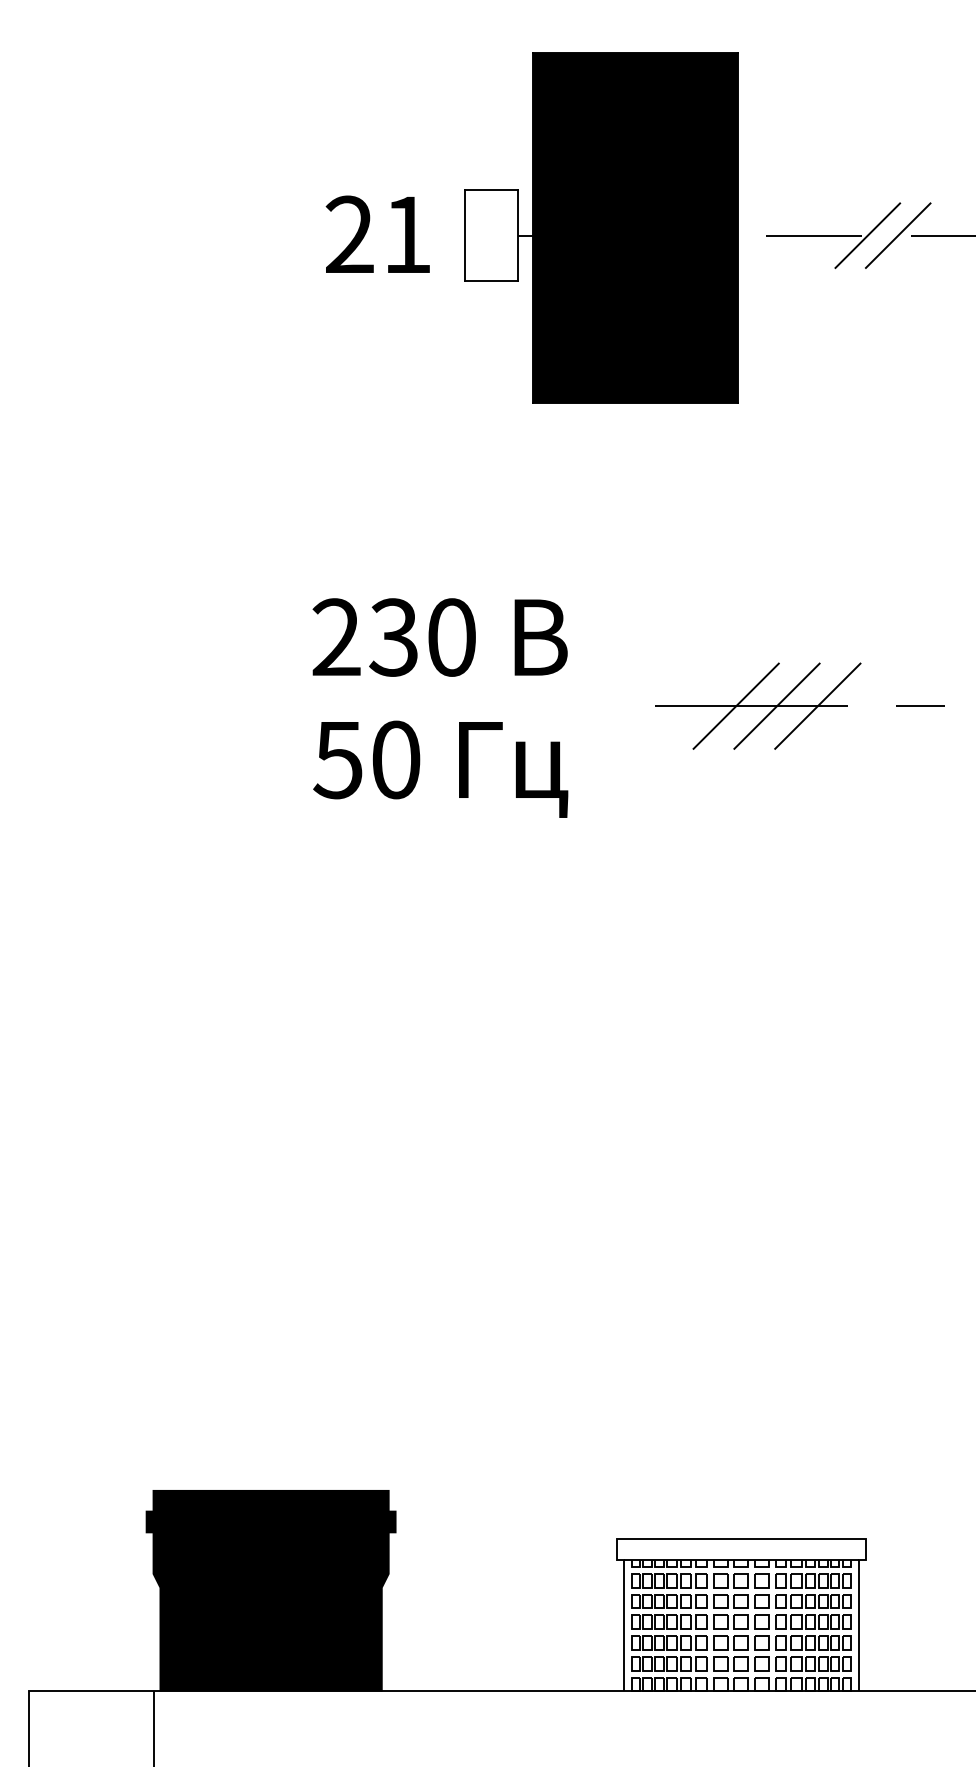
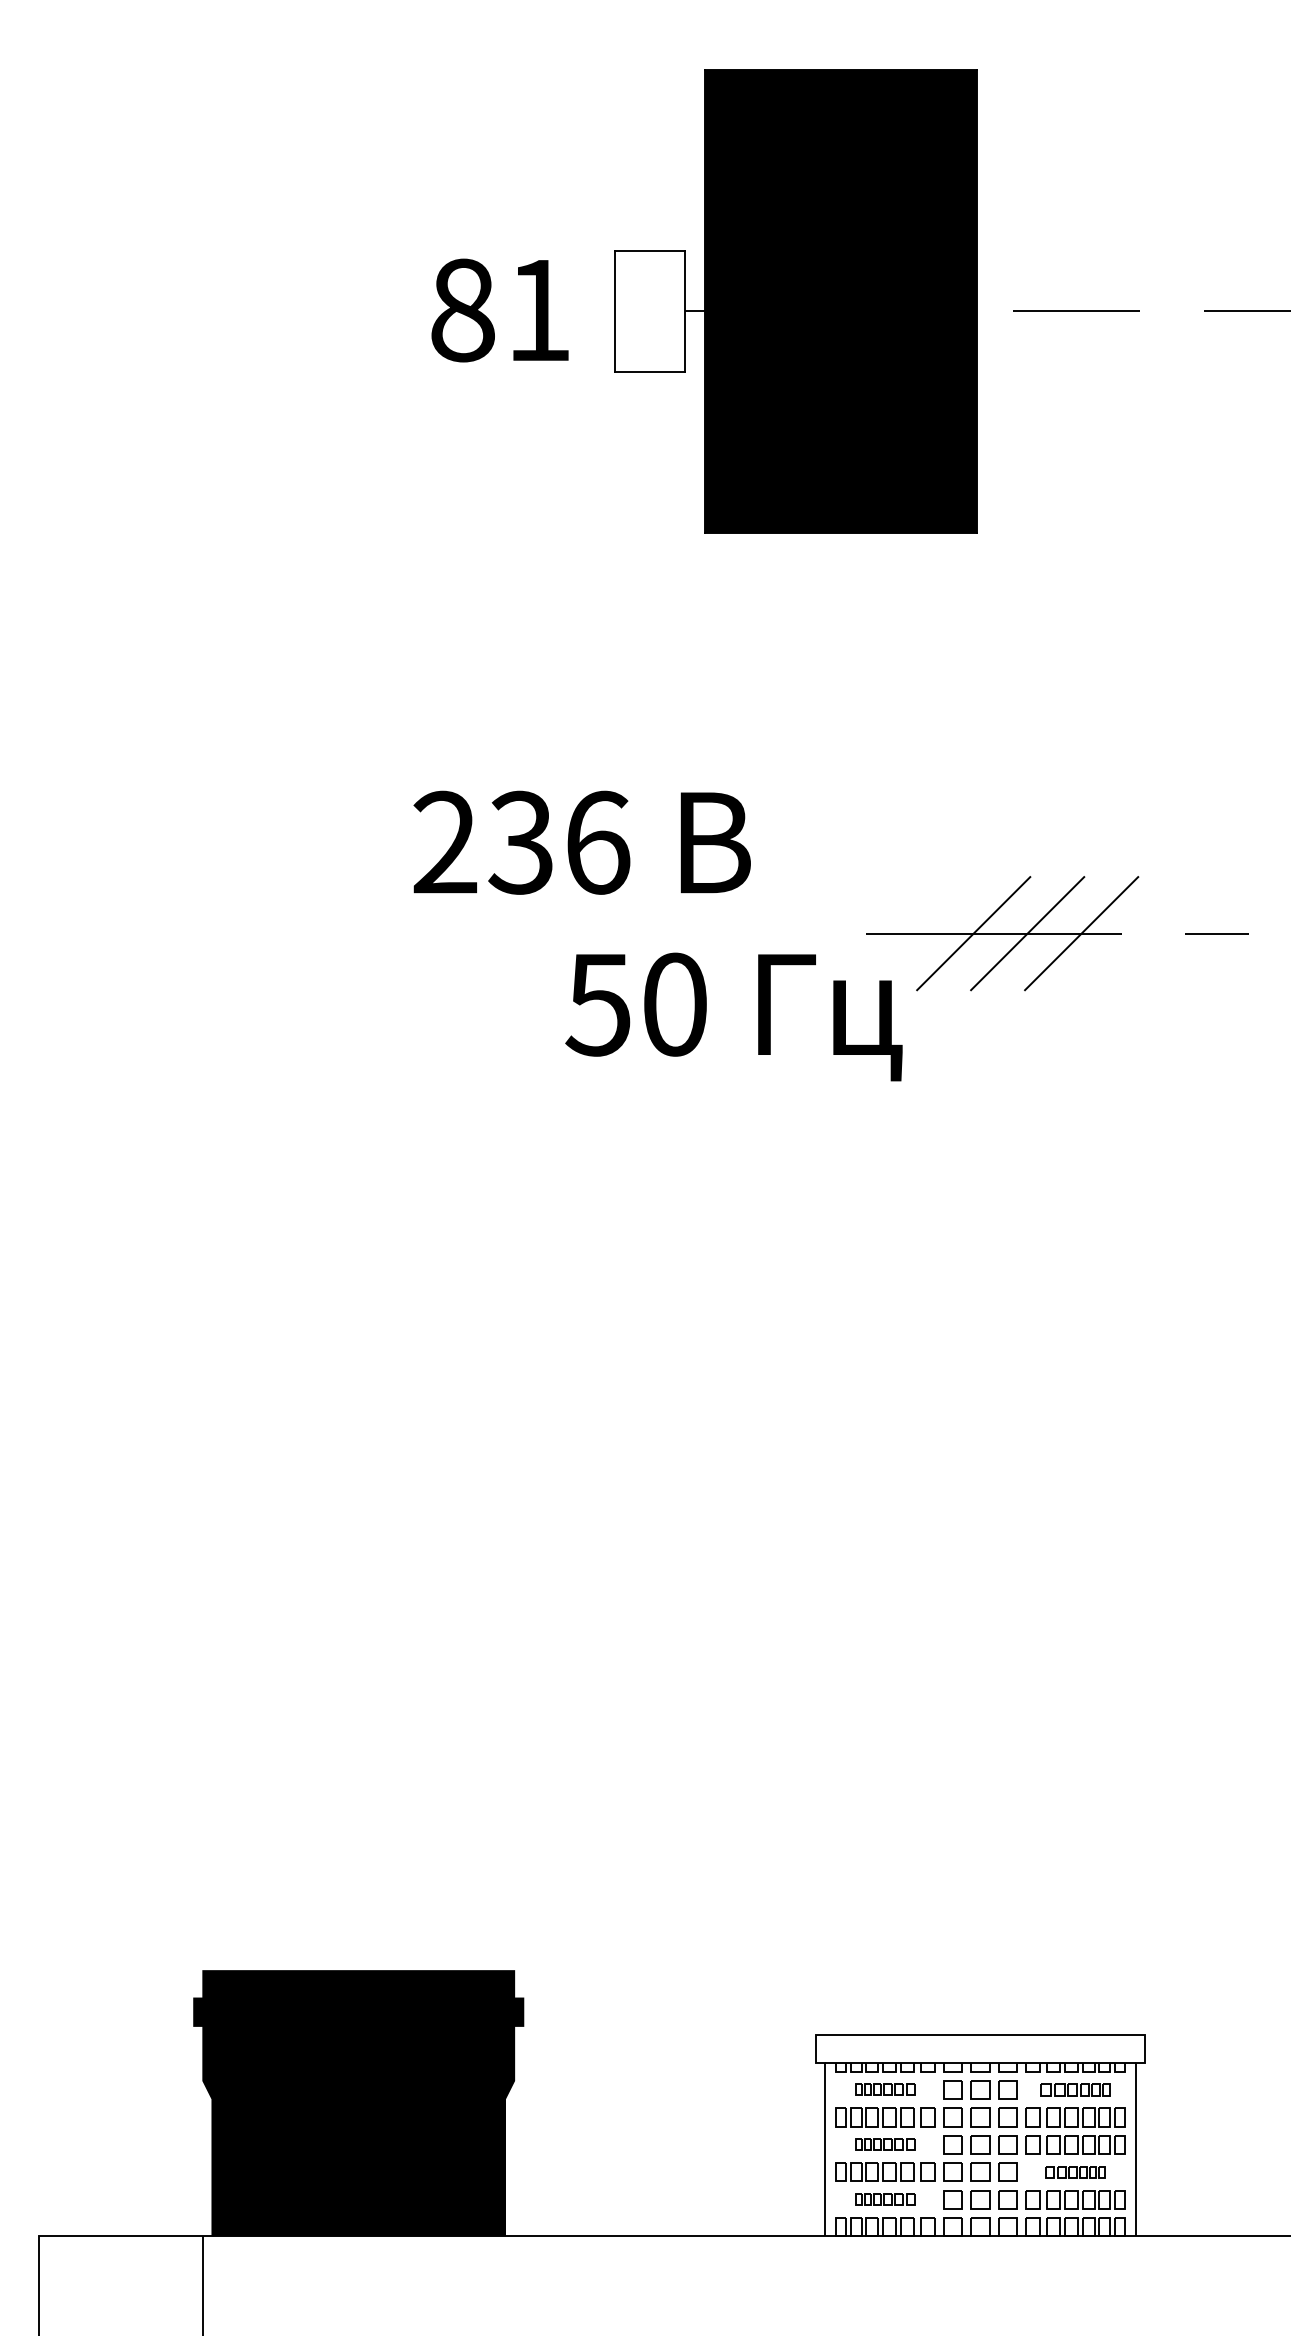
text: (349, 234) -> (462, 310), 21 -> 81
line: (867, 235) -> (1147, 311), removed
line: (897, 235) -> (1187, 311), removed
text: (452, 637) -> (598, 842), 230 -> 236
text: (440, 768) -> (733, 1016), moved
part: (669, 1580) -> (885, 2089), size x0.6
part: (813, 1580) -> (1075, 2089), size x0.7
part: (669, 1622) -> (885, 2144), size x0.6
part: (813, 1642) -> (1075, 2171), size x0.6
part: (669, 1663) -> (885, 2199), size x0.6

